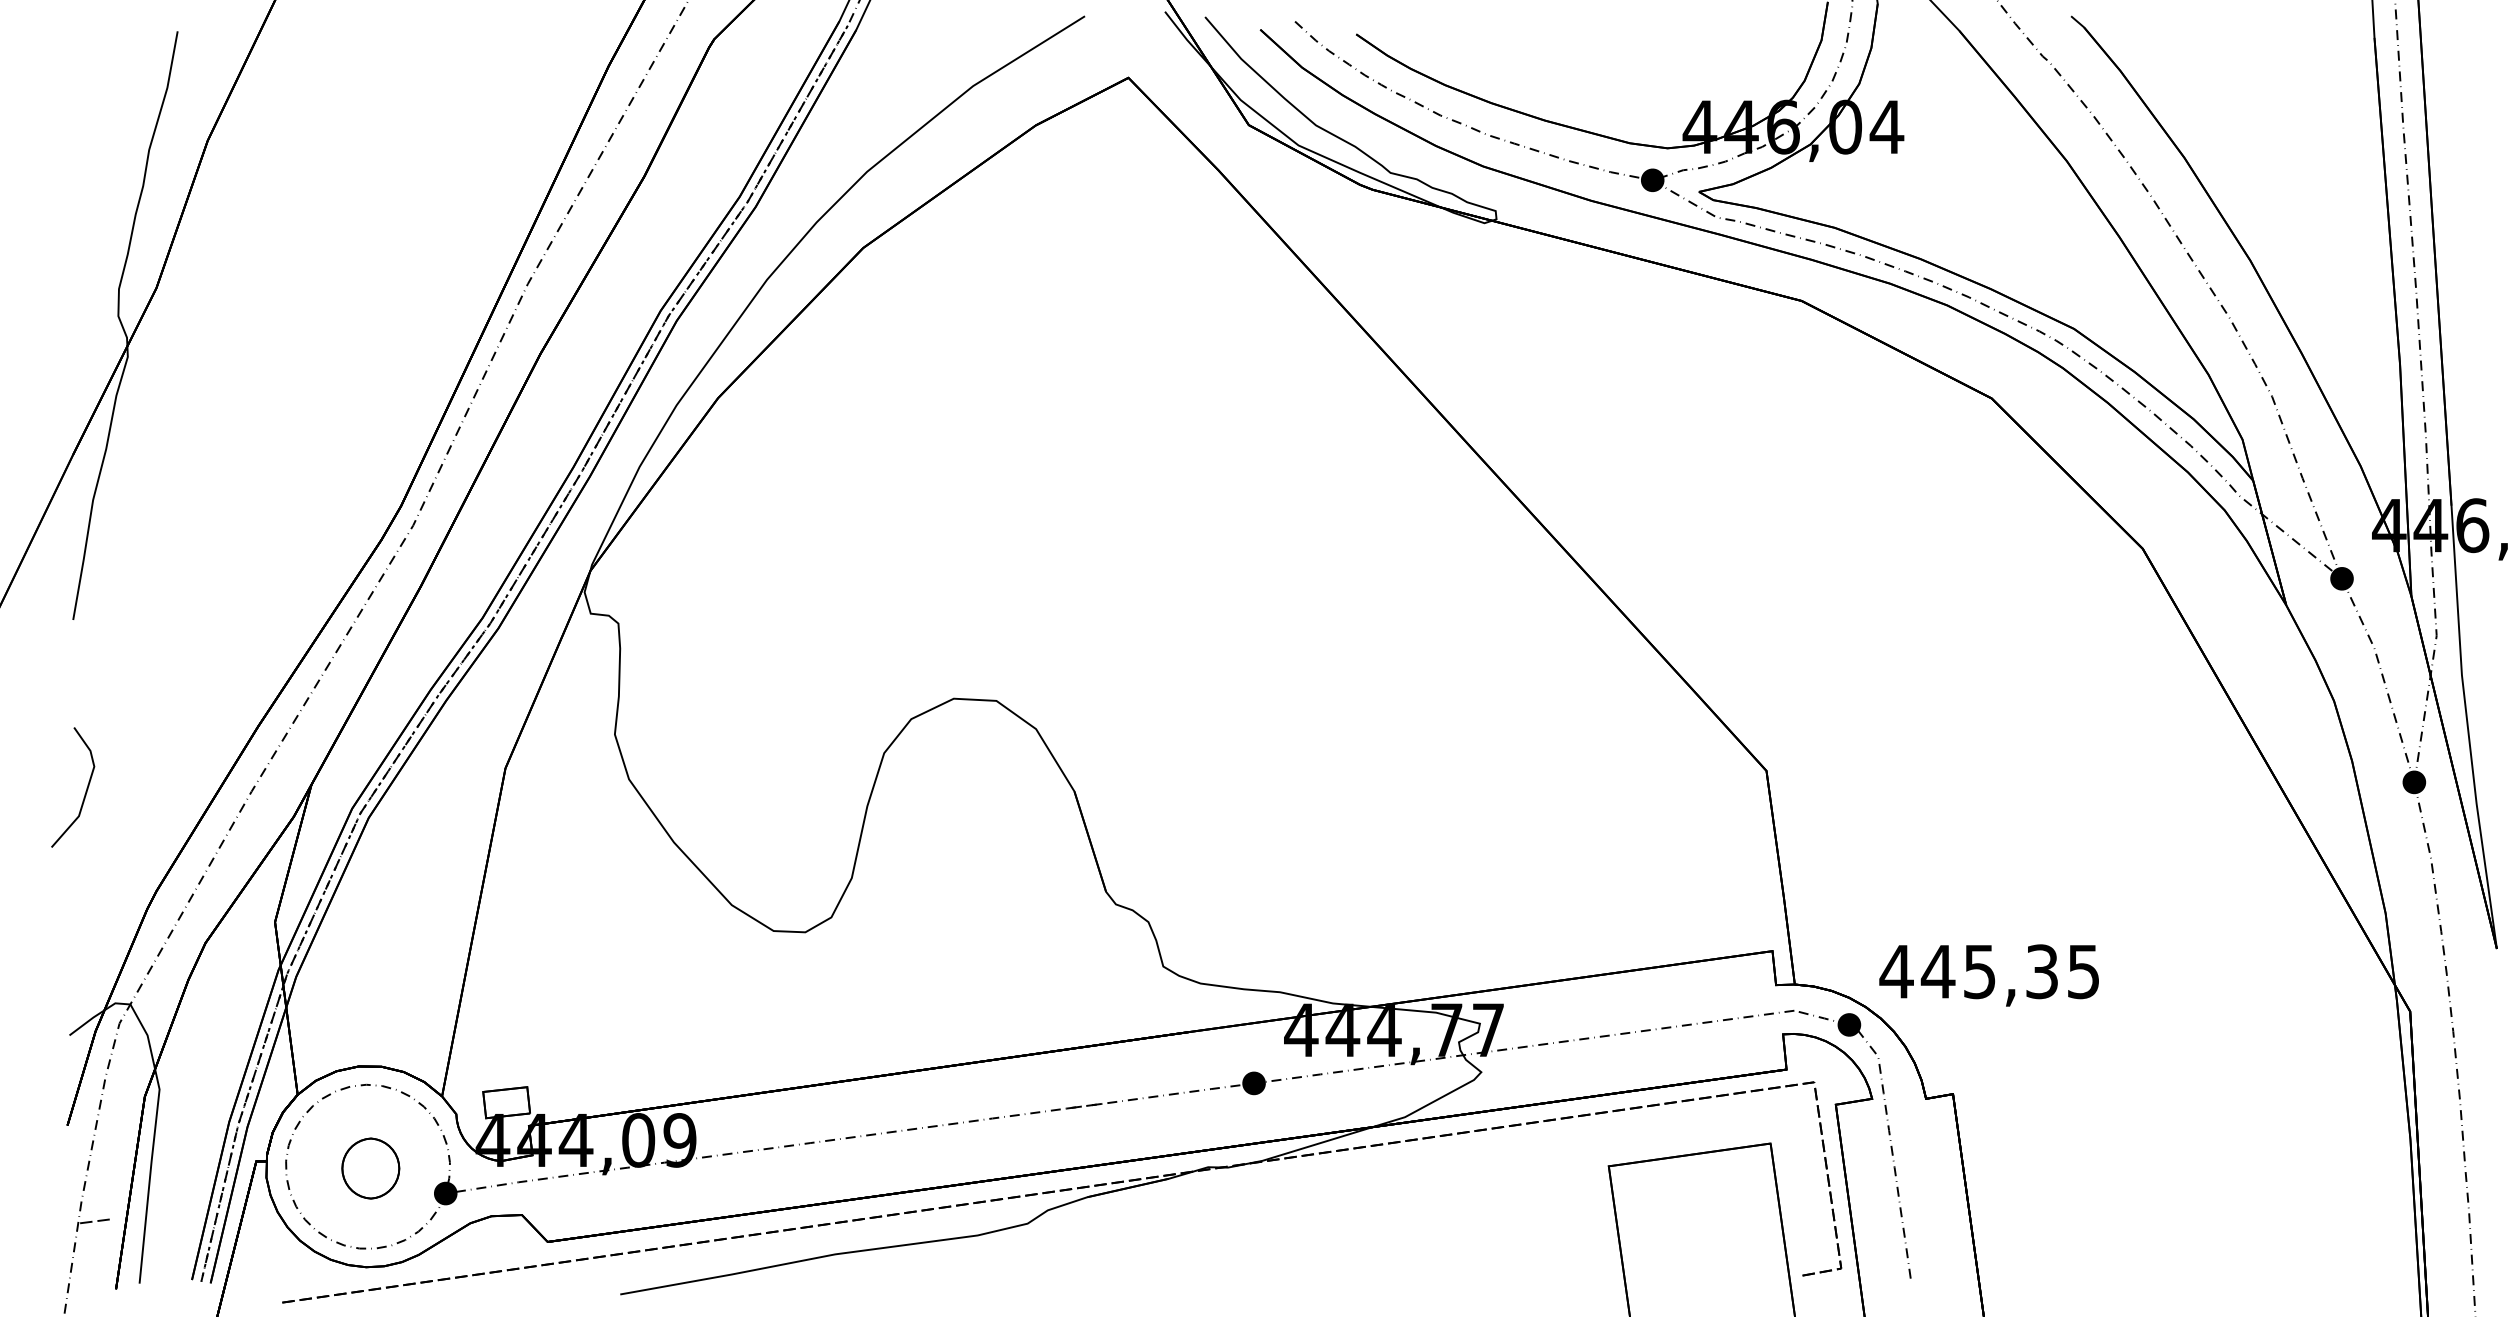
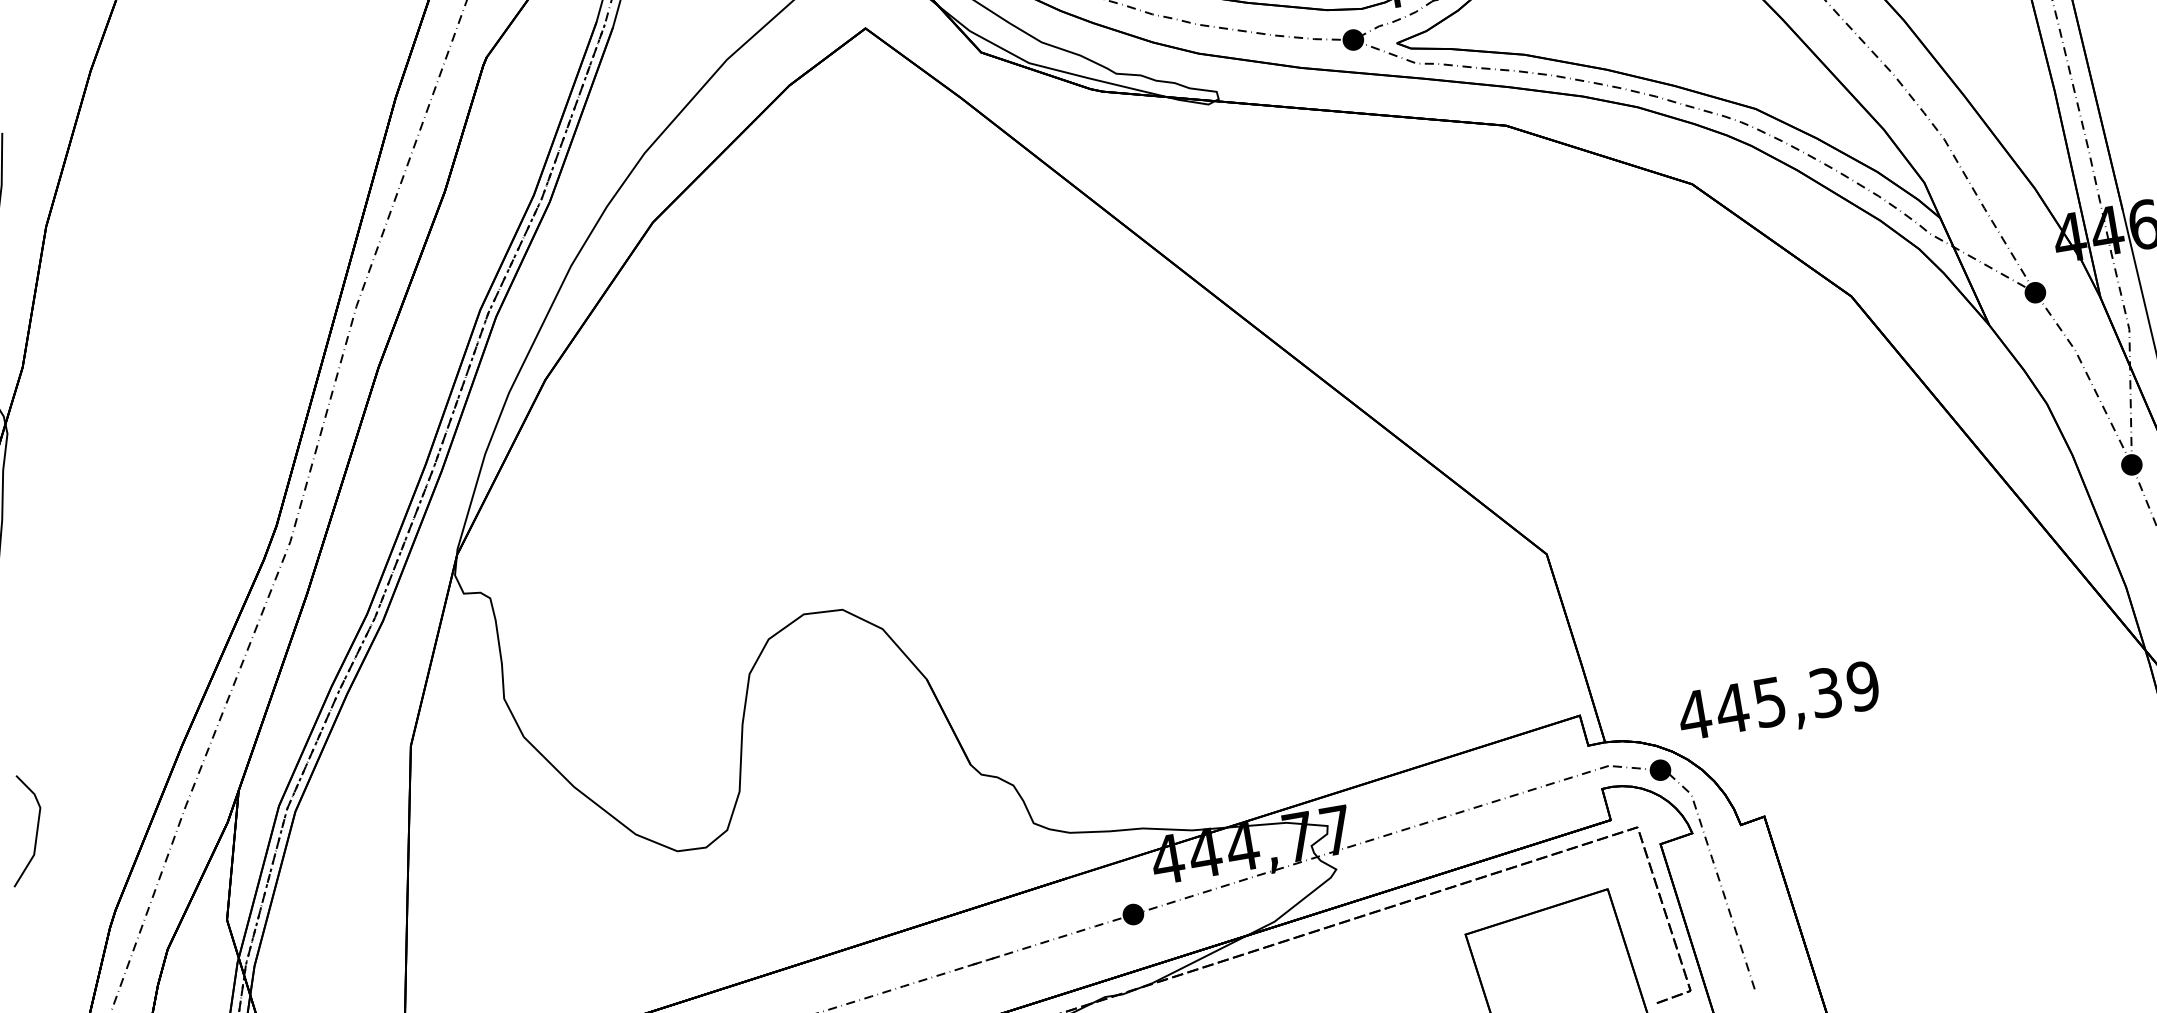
text: (2083, 971) -> (1863, 686), 445,35 -> 445,39

